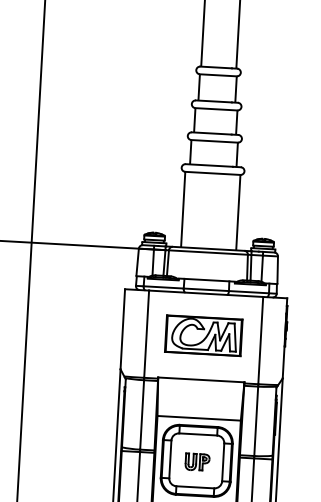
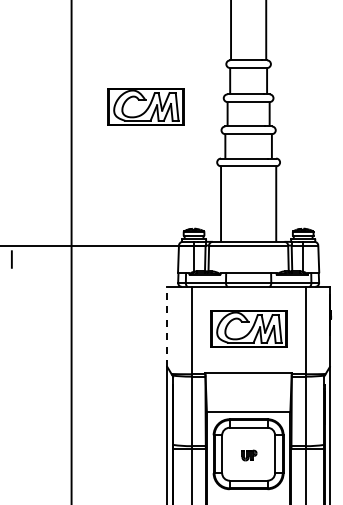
part: (113, 107) -> (145, 106), added
line: (122, 328) -> (167, 326), solid -> dashed
part: (197, 462) -> (249, 455), size x0.6

